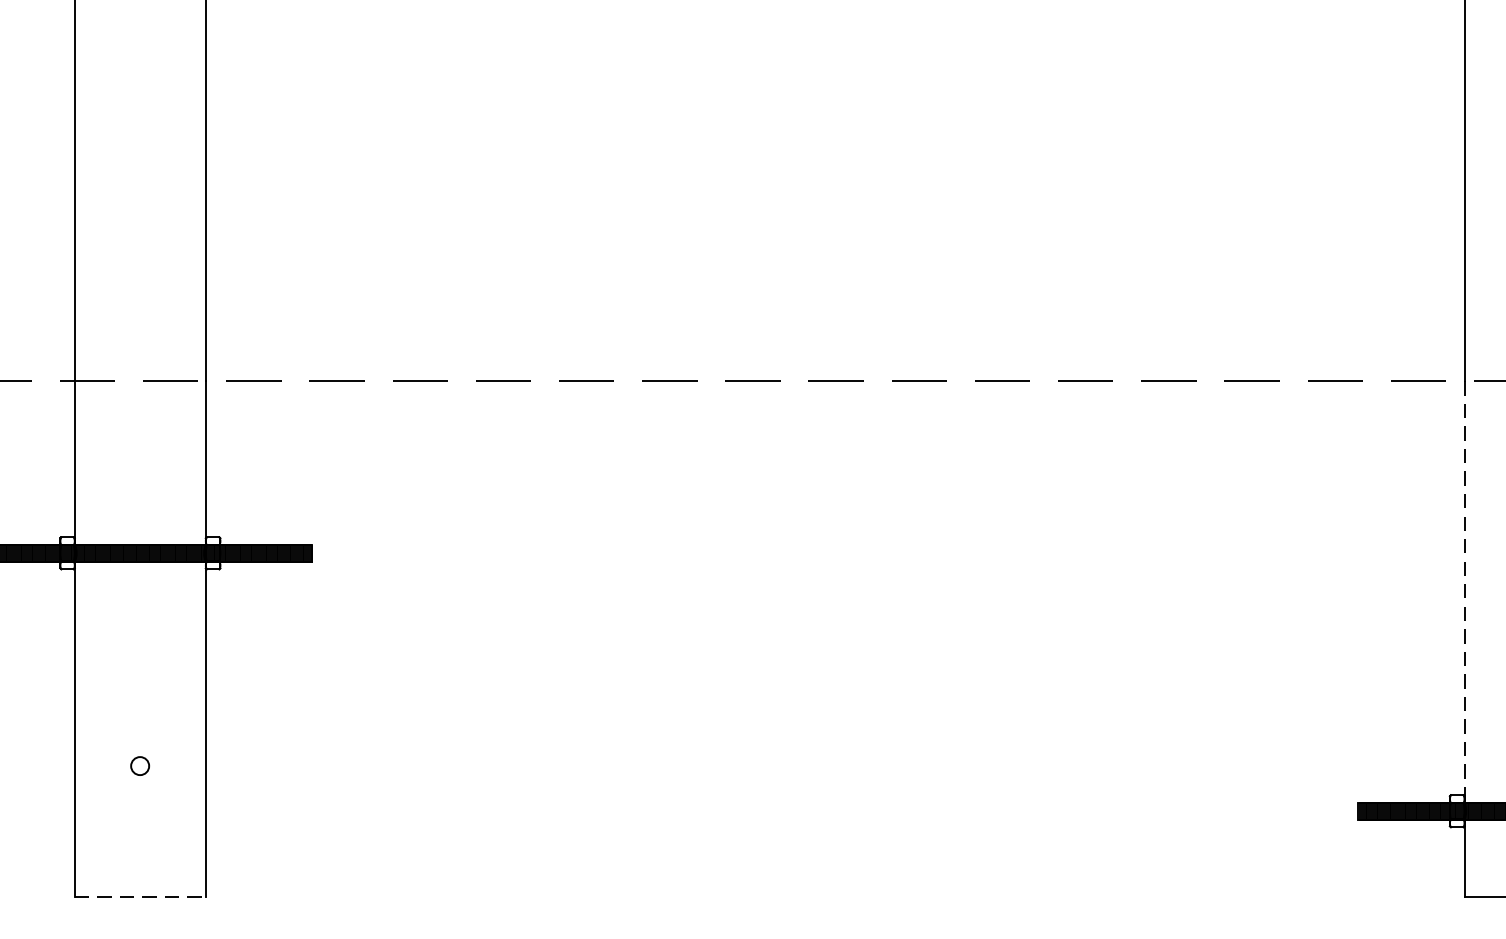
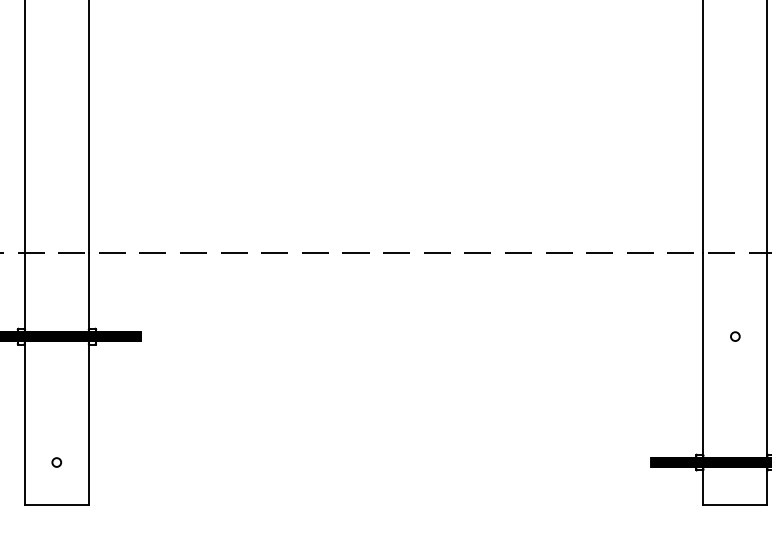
line: (1464, 591) -> (703, 355), dashed -> solid
circle: (139, 766) -> (56, 462), moved
line: (139, 897) -> (56, 504), dashed -> solid

